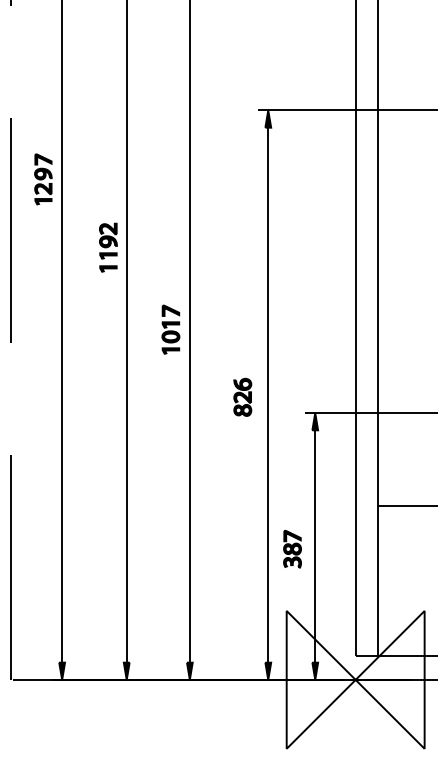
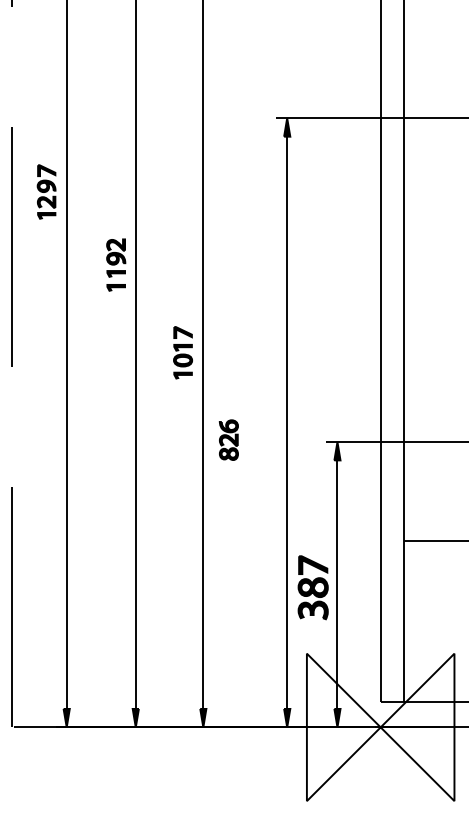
part: (242, 396) -> (228, 439), moved
part: (292, 548) -> (313, 586), size x1.6

